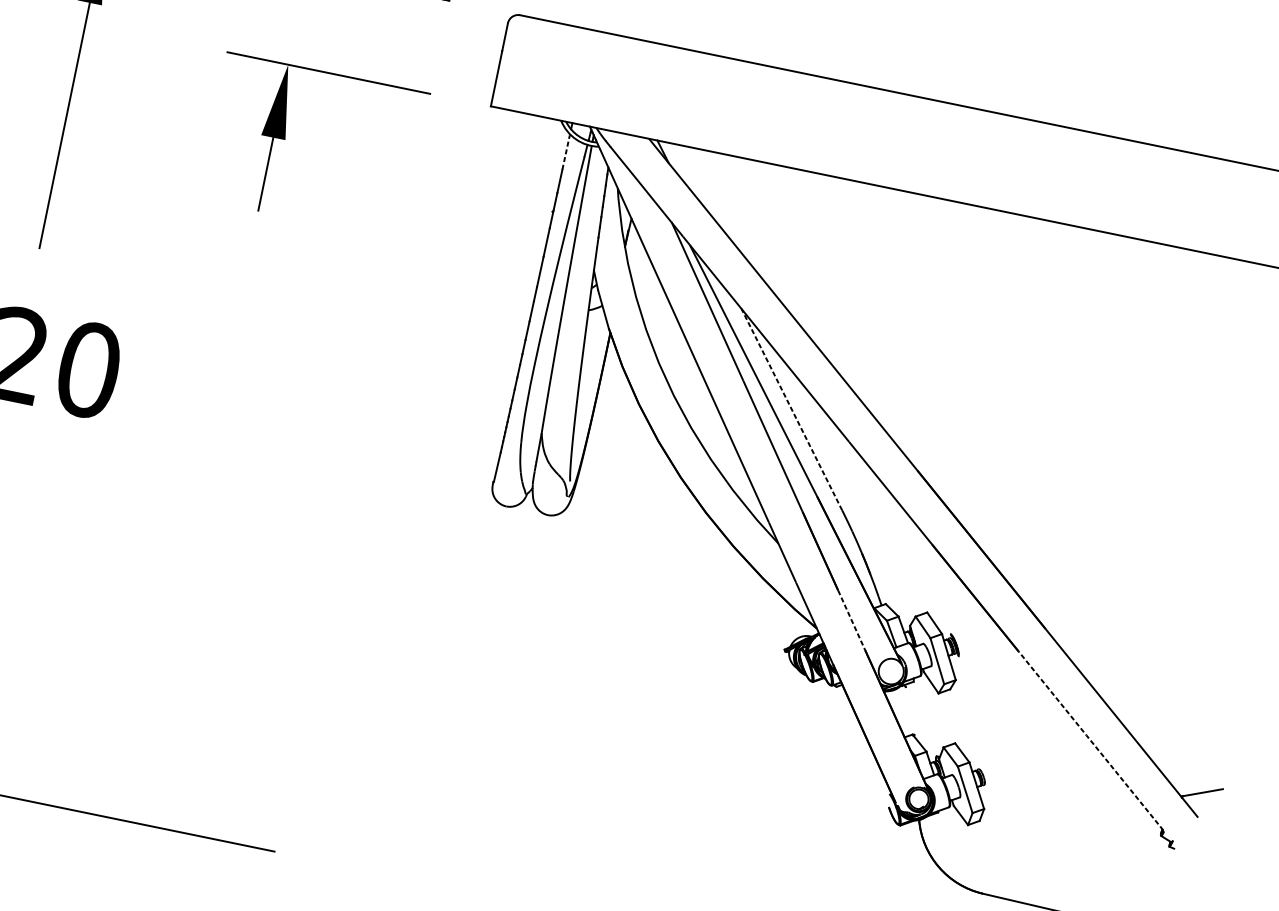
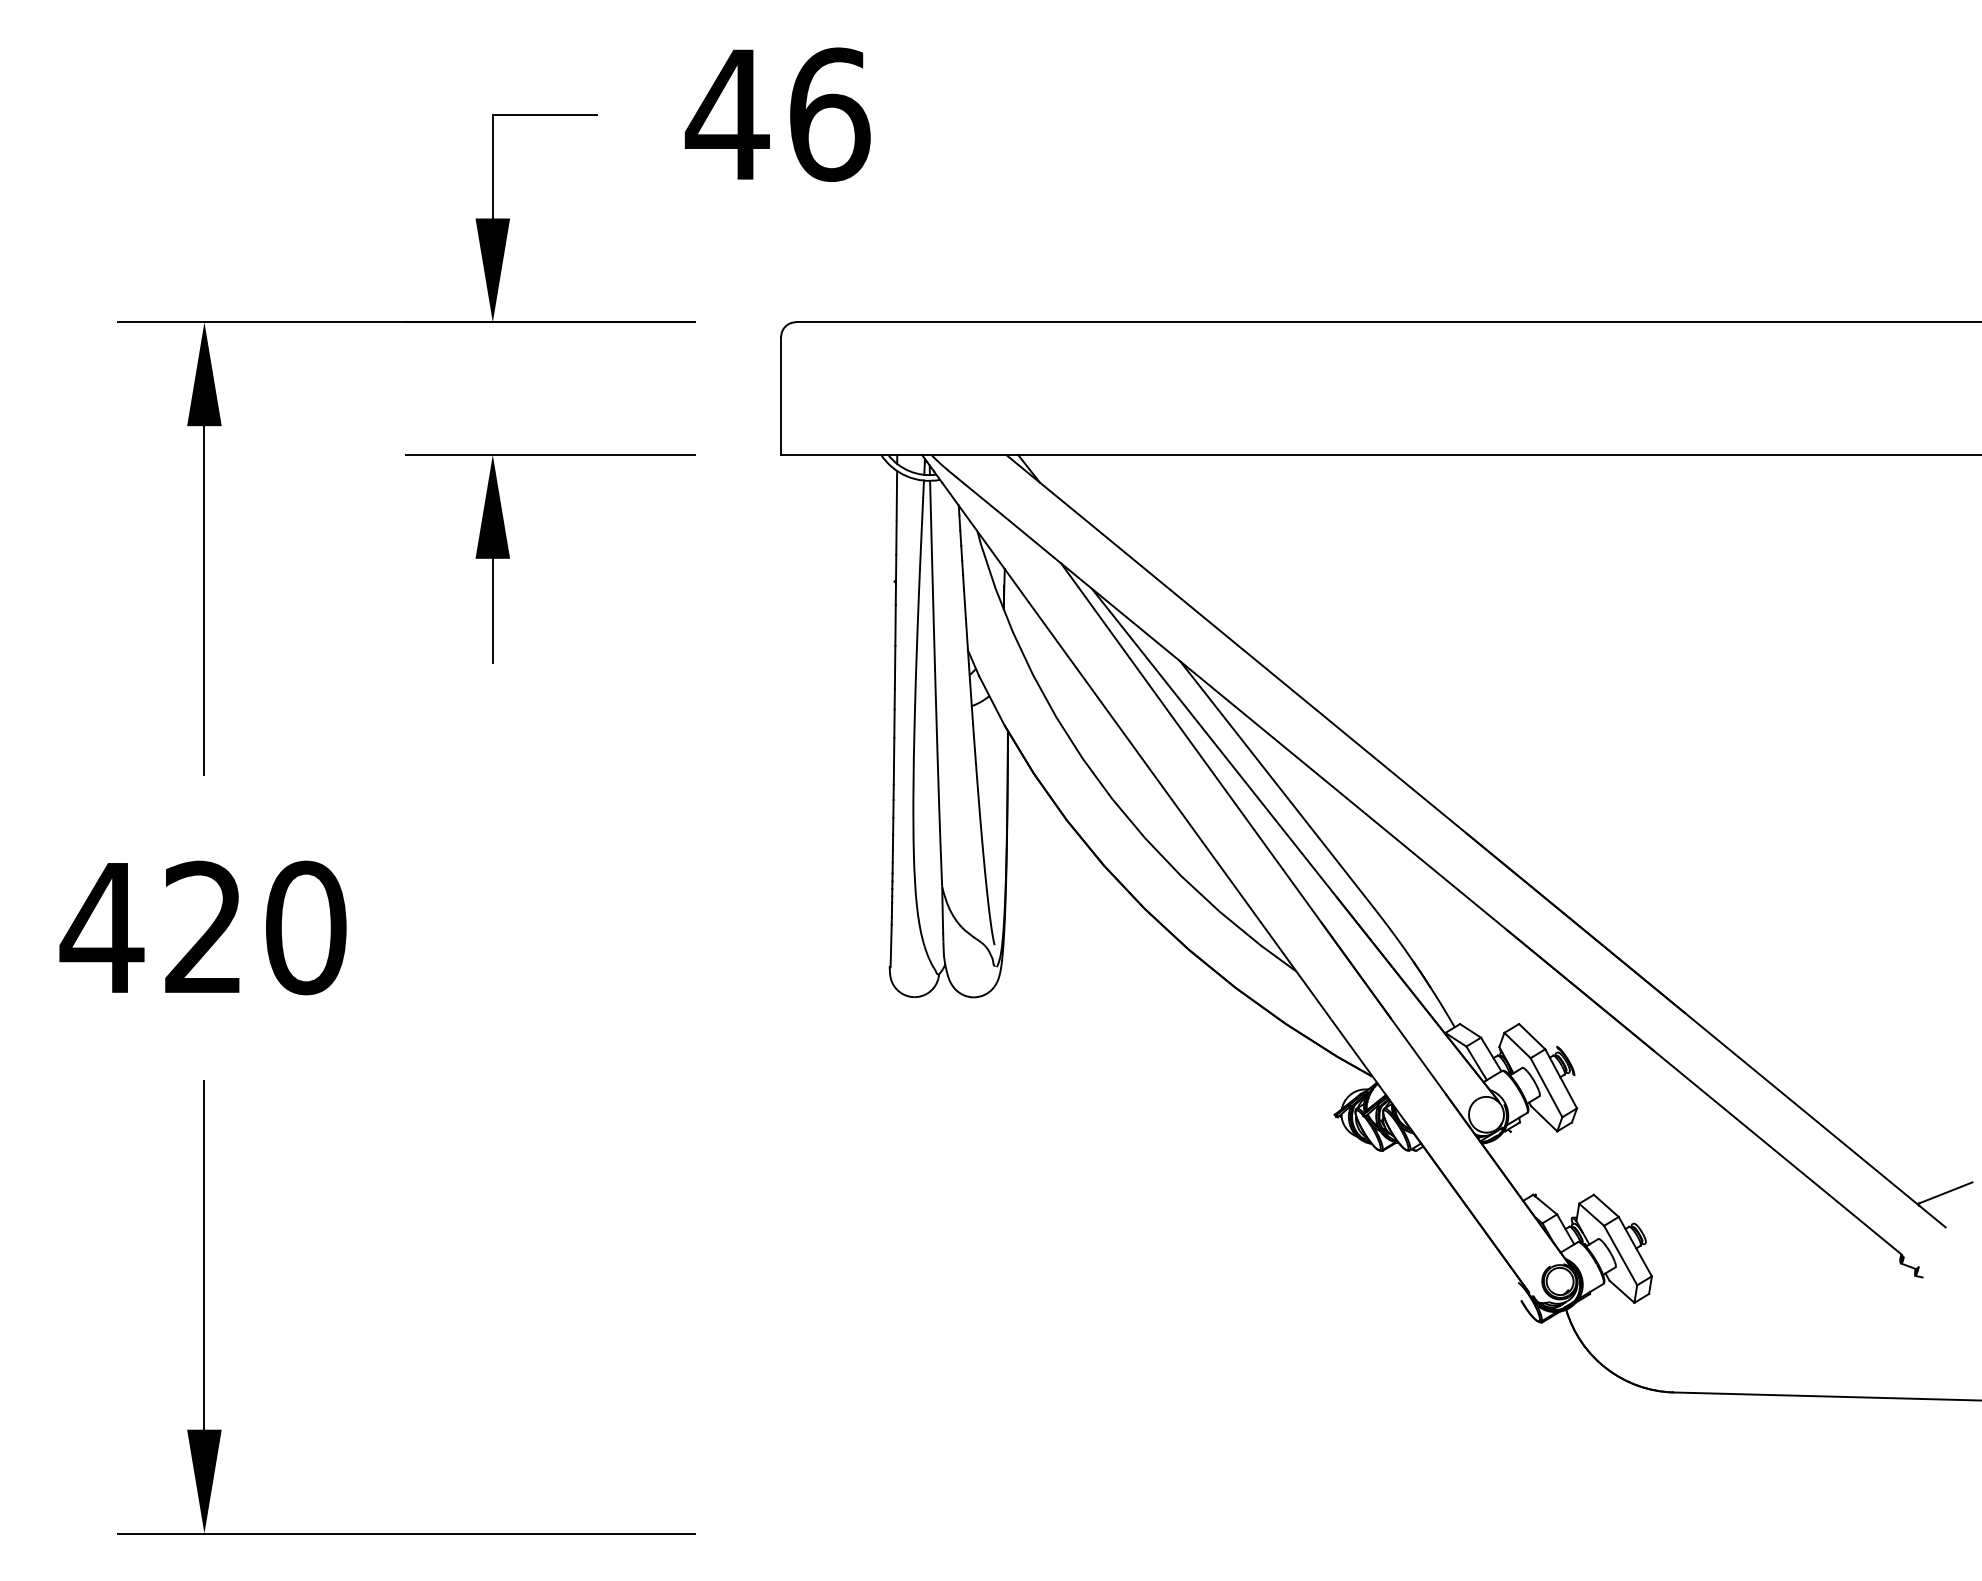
line: (566, 150) -> (896, 494), dashed -> solid
line: (791, 409) -> (1276, 784), dashed -> solid
line: (851, 620) -> (1418, 1056), dashed -> solid
line: (1090, 740) -> (1778, 1153), dashed -> solid

